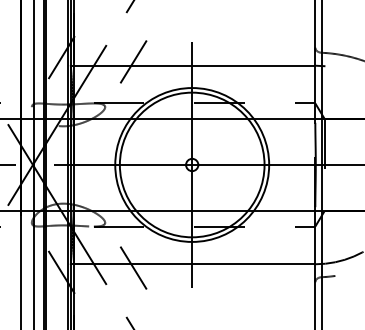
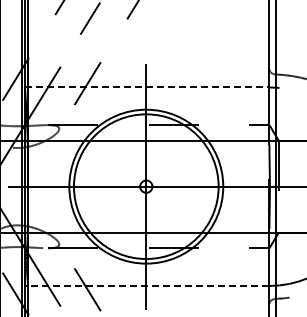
line: (193, 65) -> (147, 87), solid -> dashed
line: (192, 264) -> (146, 286), solid -> dashed

